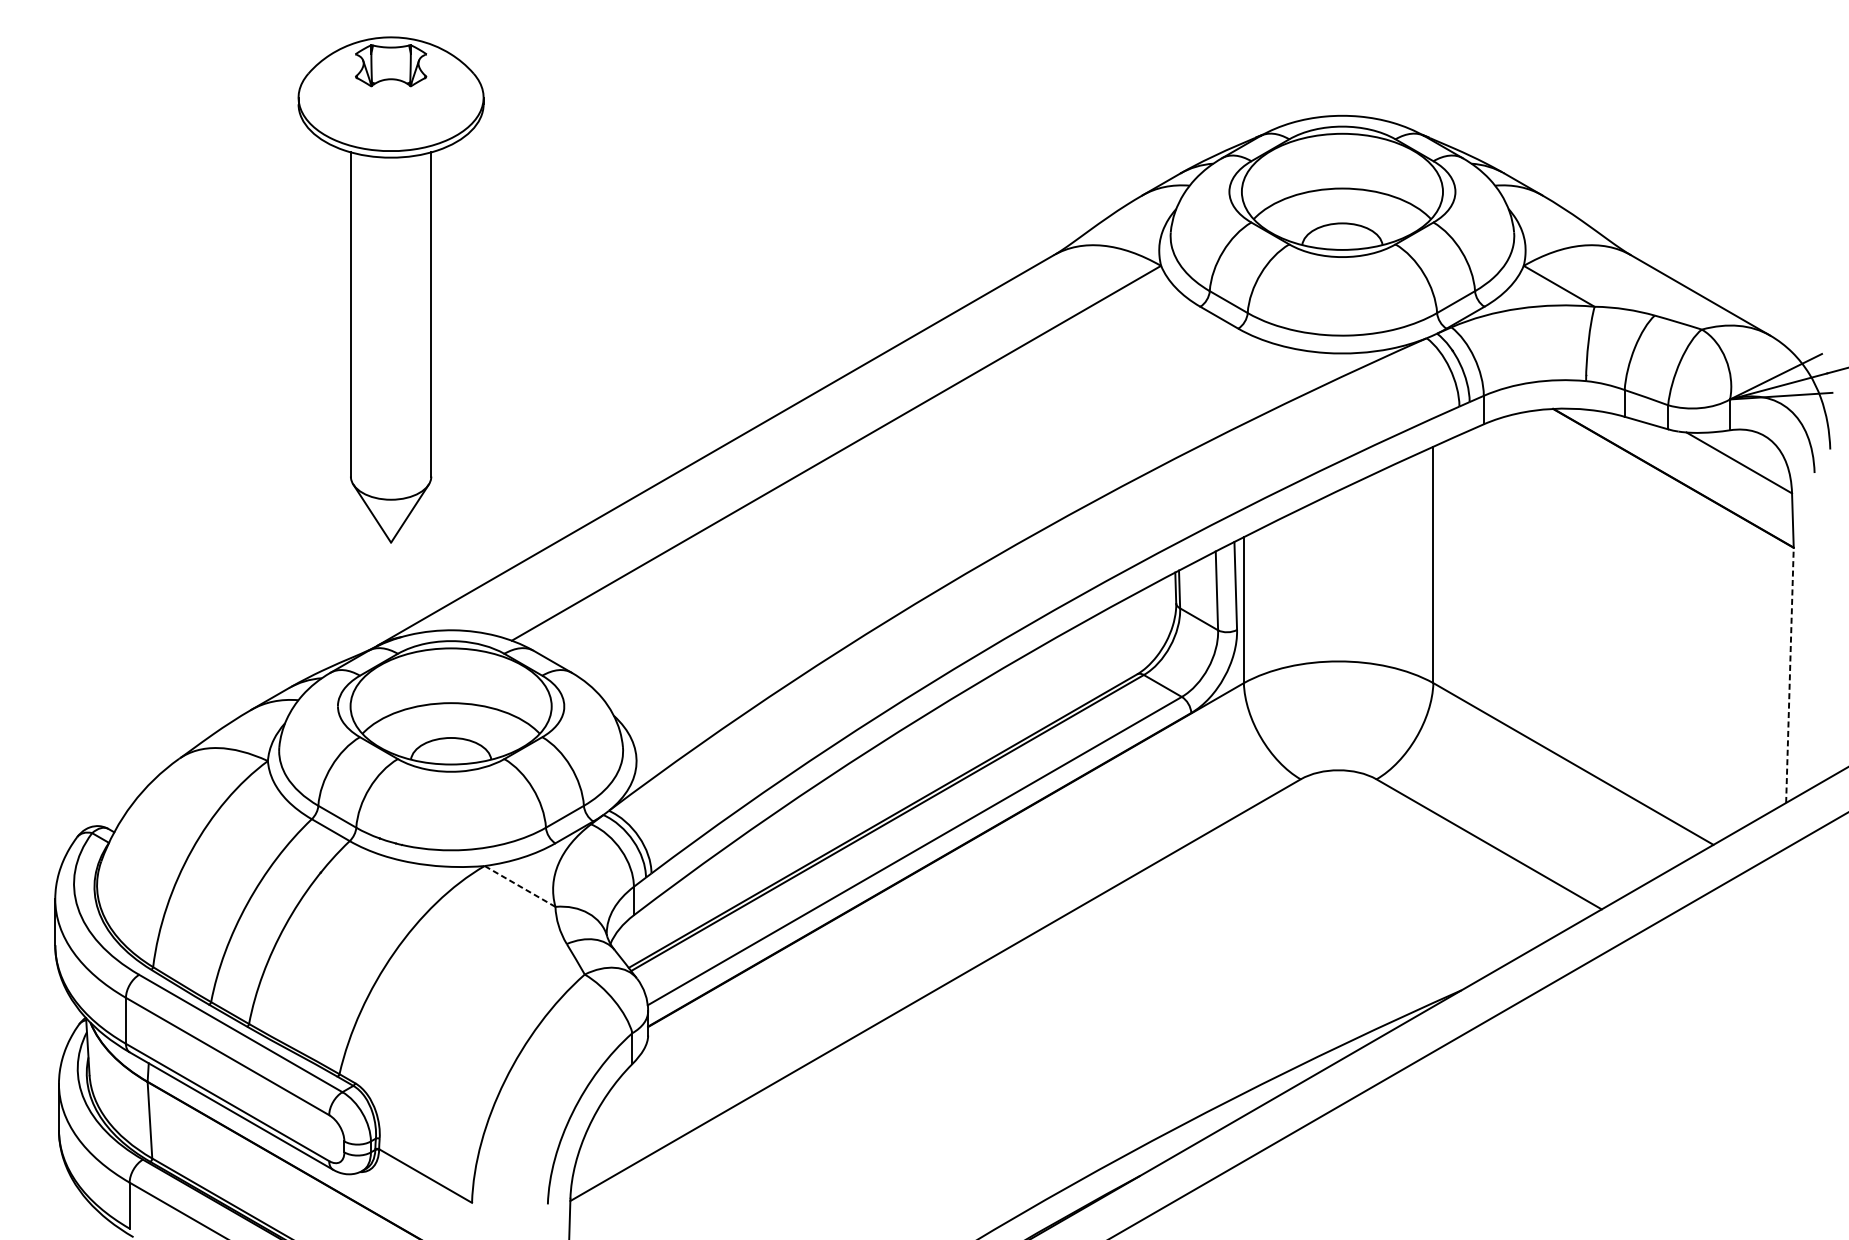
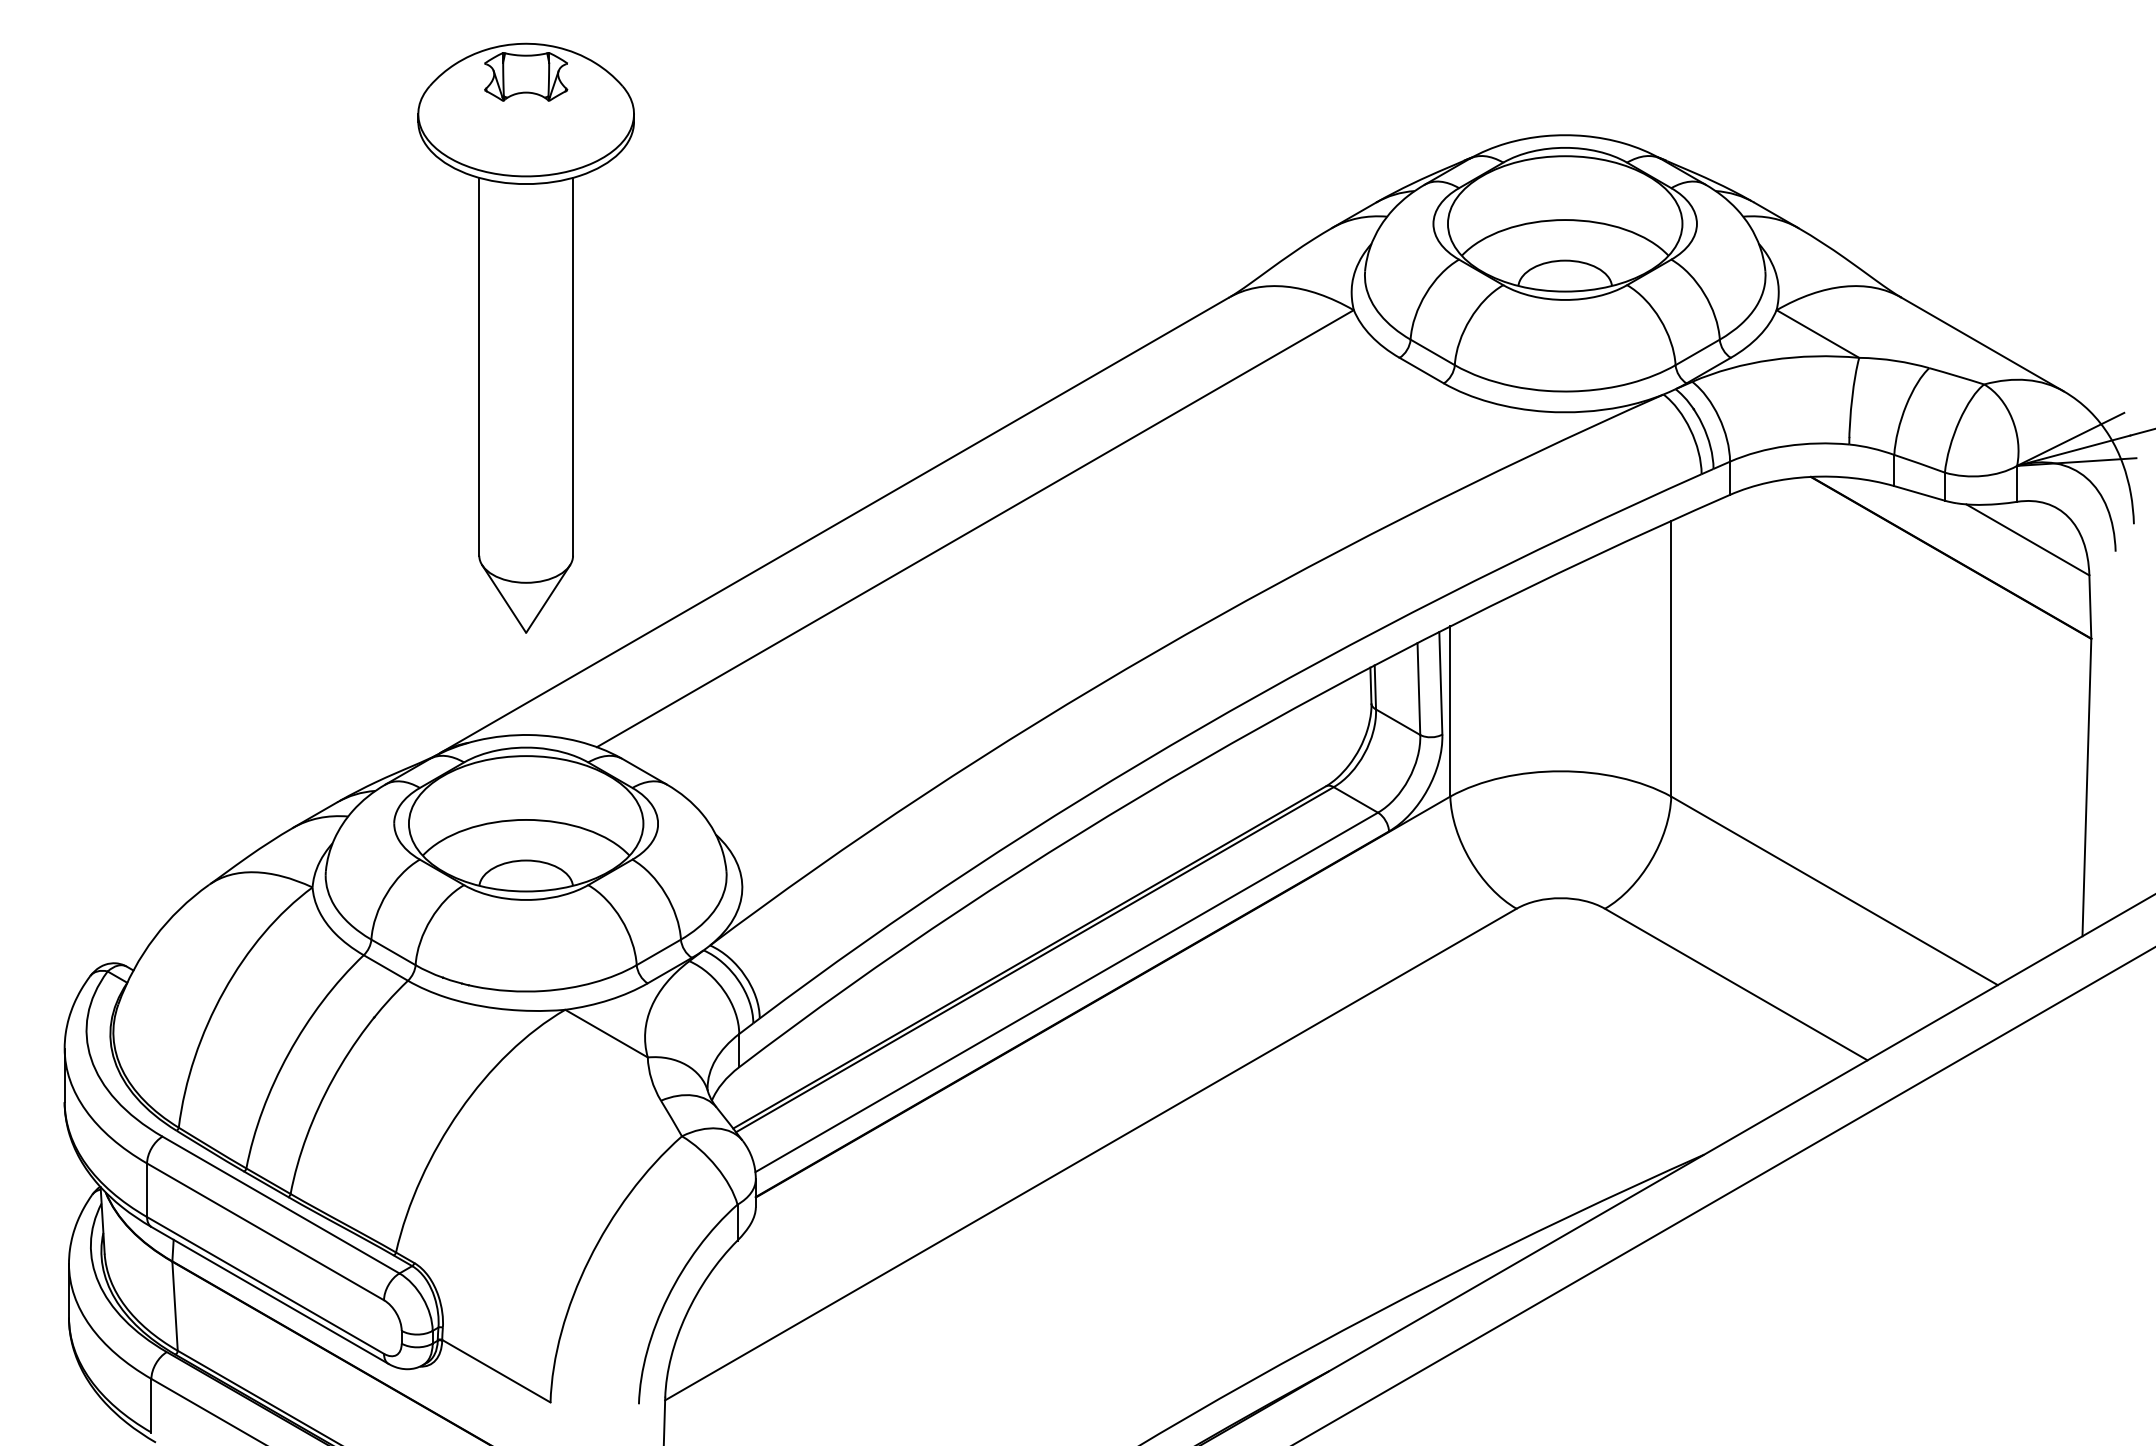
part: (390, 289) -> (525, 337), moved
line: (1789, 675) -> (2086, 787), dashed -> solid
line: (520, 886) -> (606, 1033), dashed -> solid

